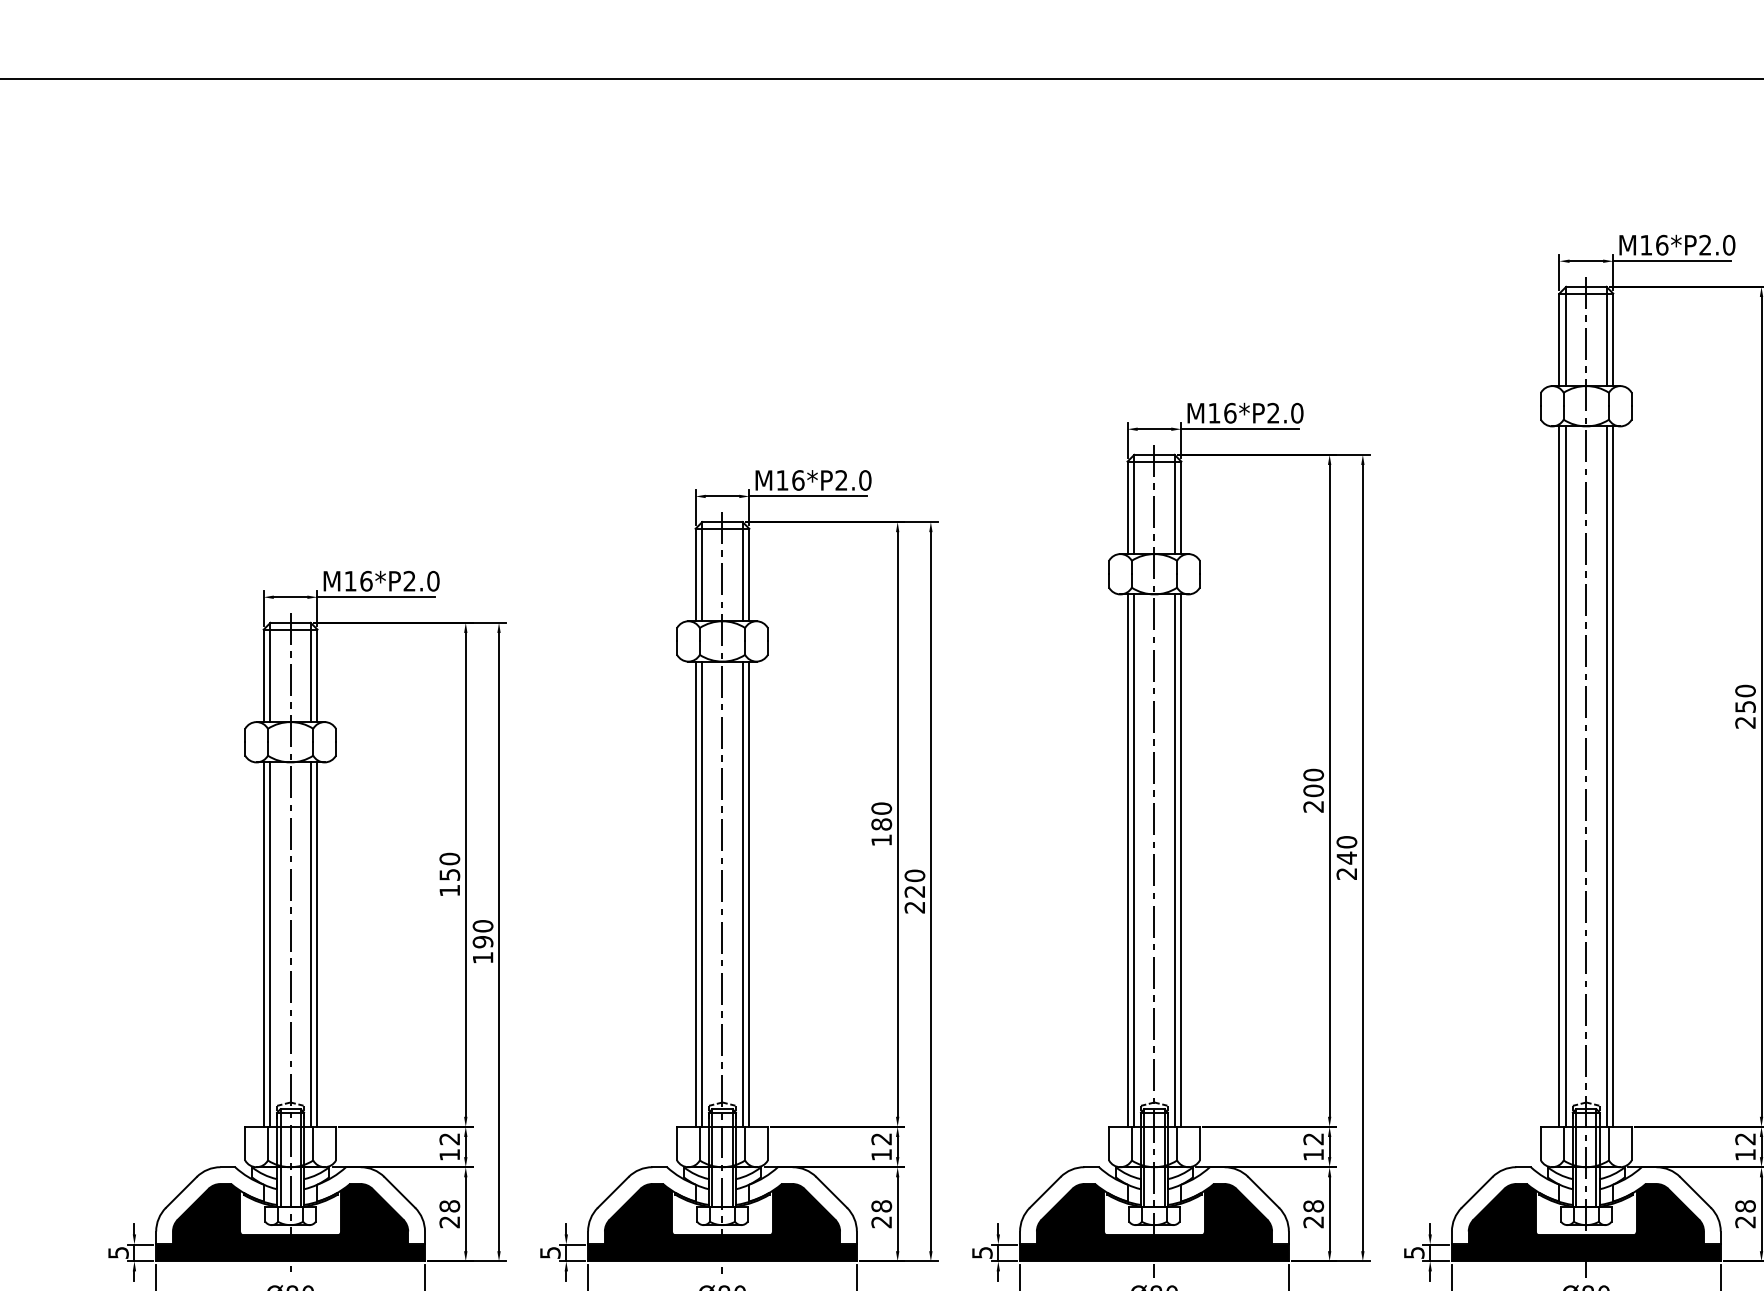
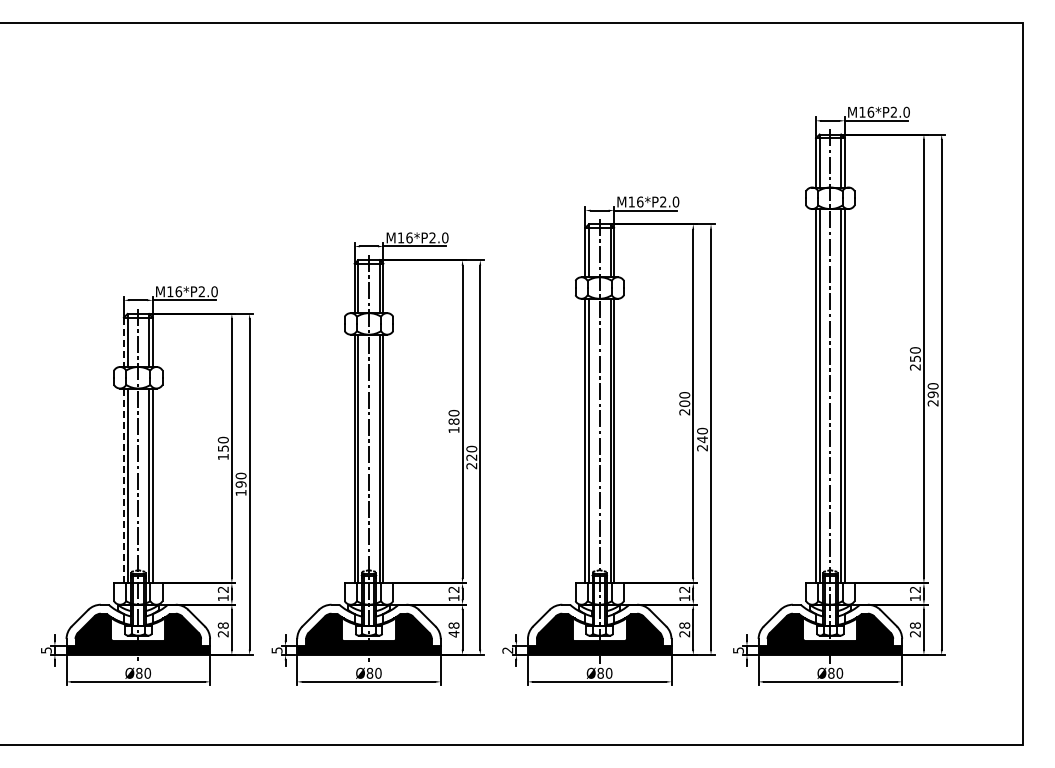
line: (262, 676) -> (123, 342), solid -> dashed
line: (262, 945) -> (123, 486), solid -> dashed
text: (880, 1221) -> (453, 633), 28 -> 48
text: (981, 1252) -> (507, 650), 5 -> 2

